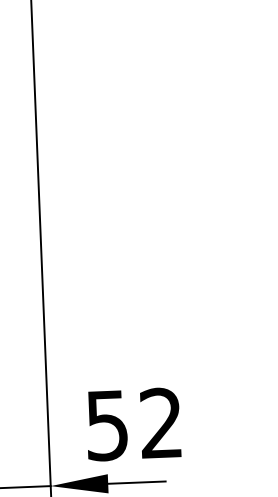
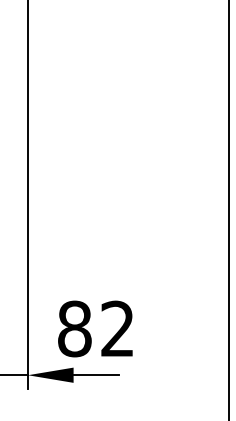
text: (106, 424) -> (74, 328), 52 -> 82

